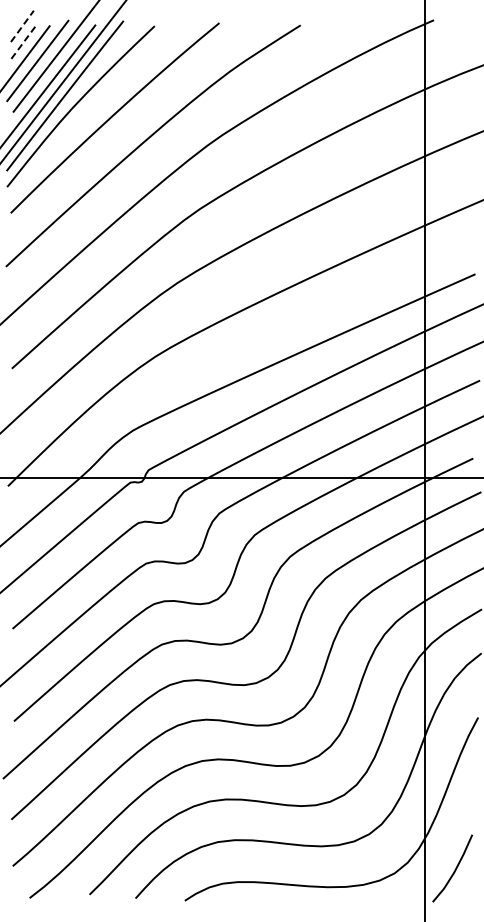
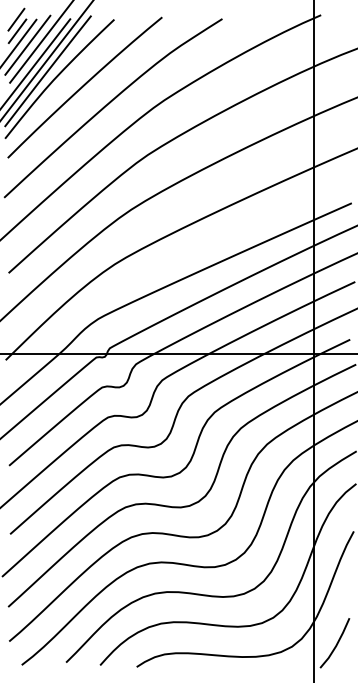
line: (22, 25) -> (16, 19), dashed -> solid
line: (23, 42) -> (17, 31), dashed -> solid

